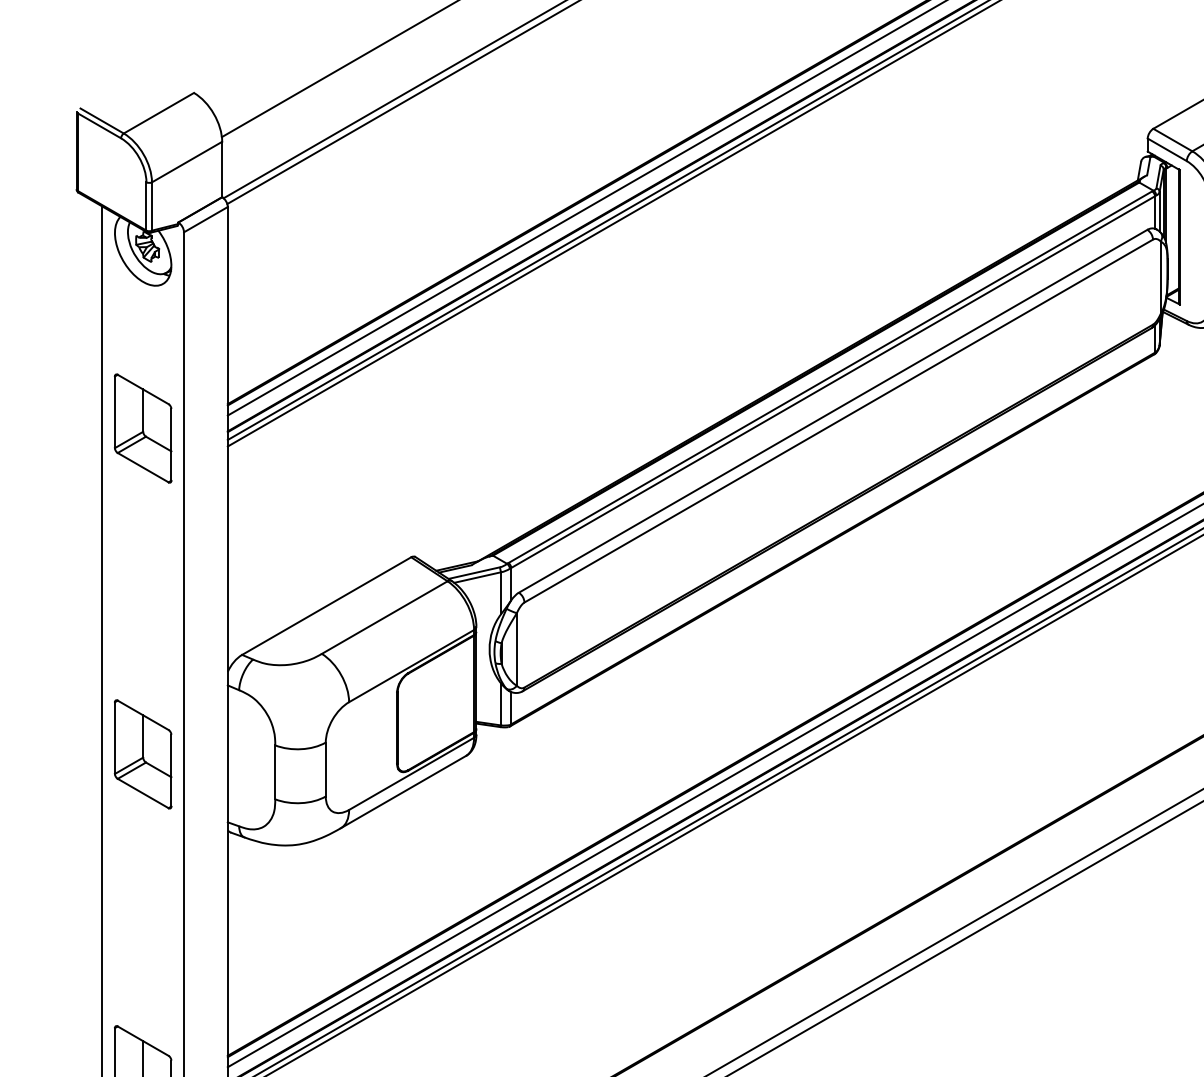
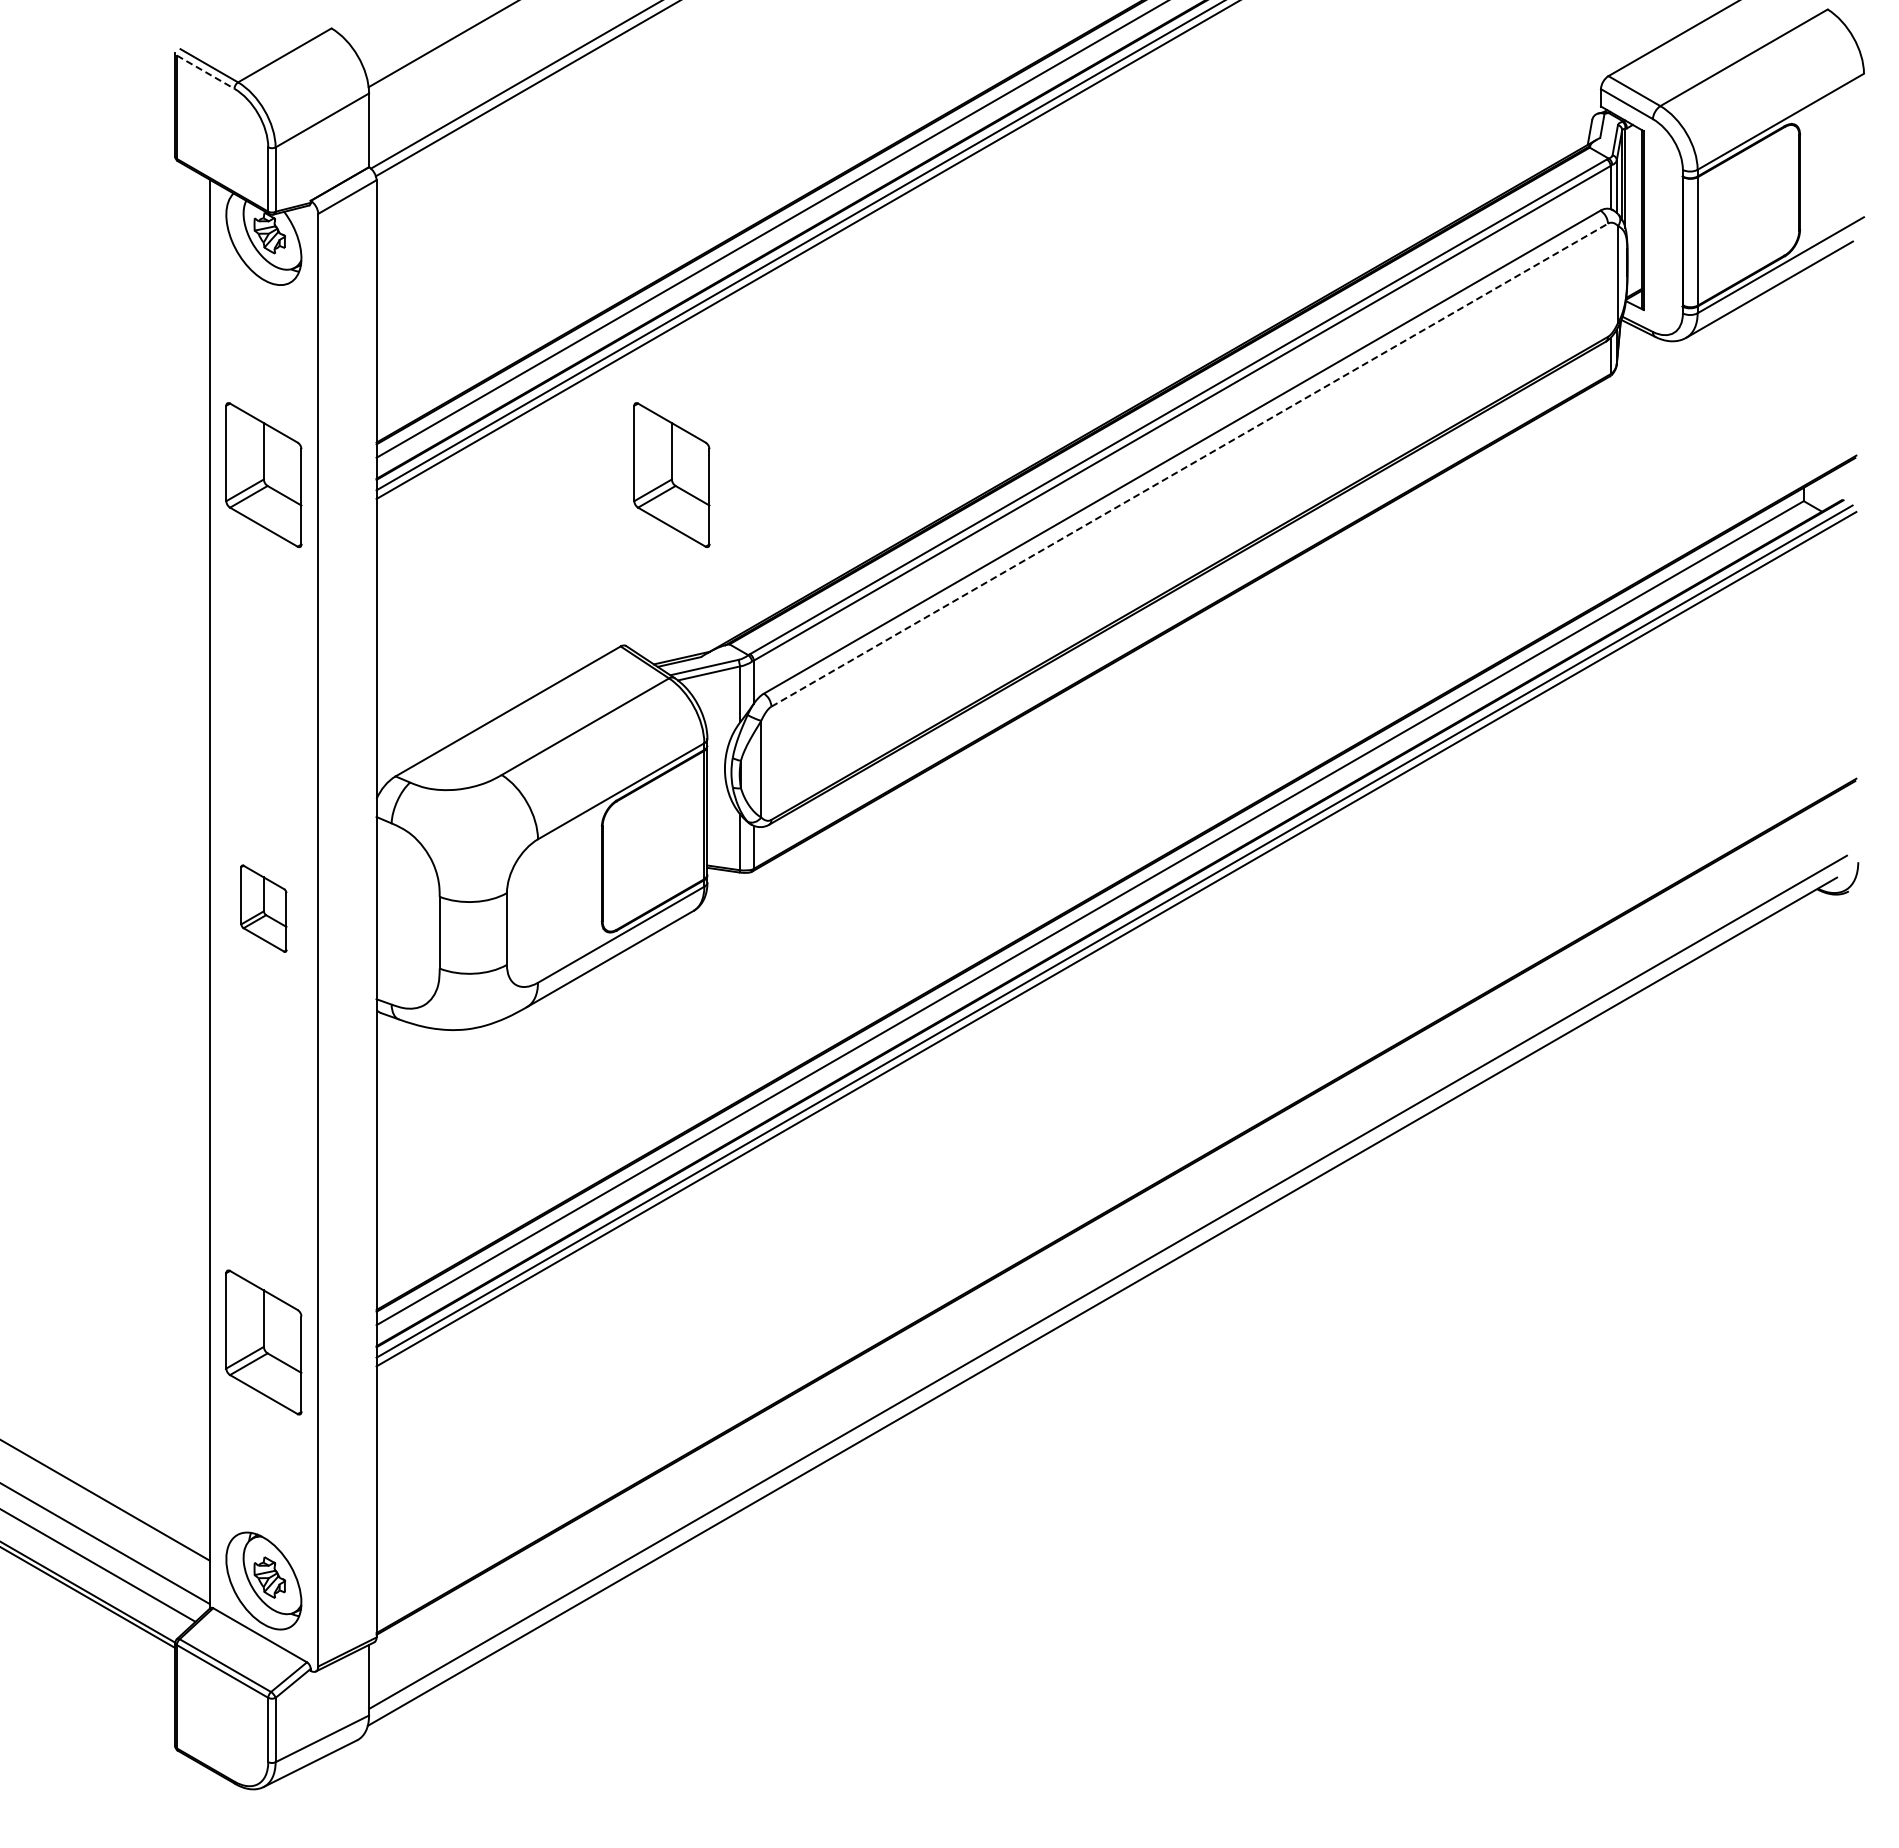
line: (100, 126) -> (206, 72), solid -> dashed
line: (839, 420) -> (1190, 464), solid -> dashed
part: (449, 428) -> (671, 475), added
part: (142, 754) -> (263, 908), size x0.6

